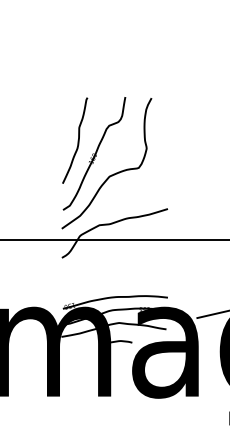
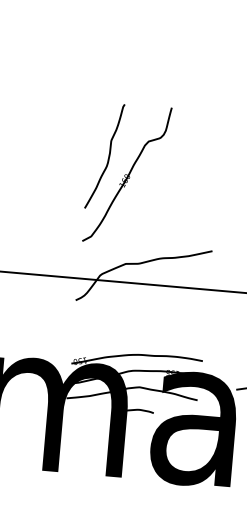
curve: (111, 174) -> (146, 202), removed

